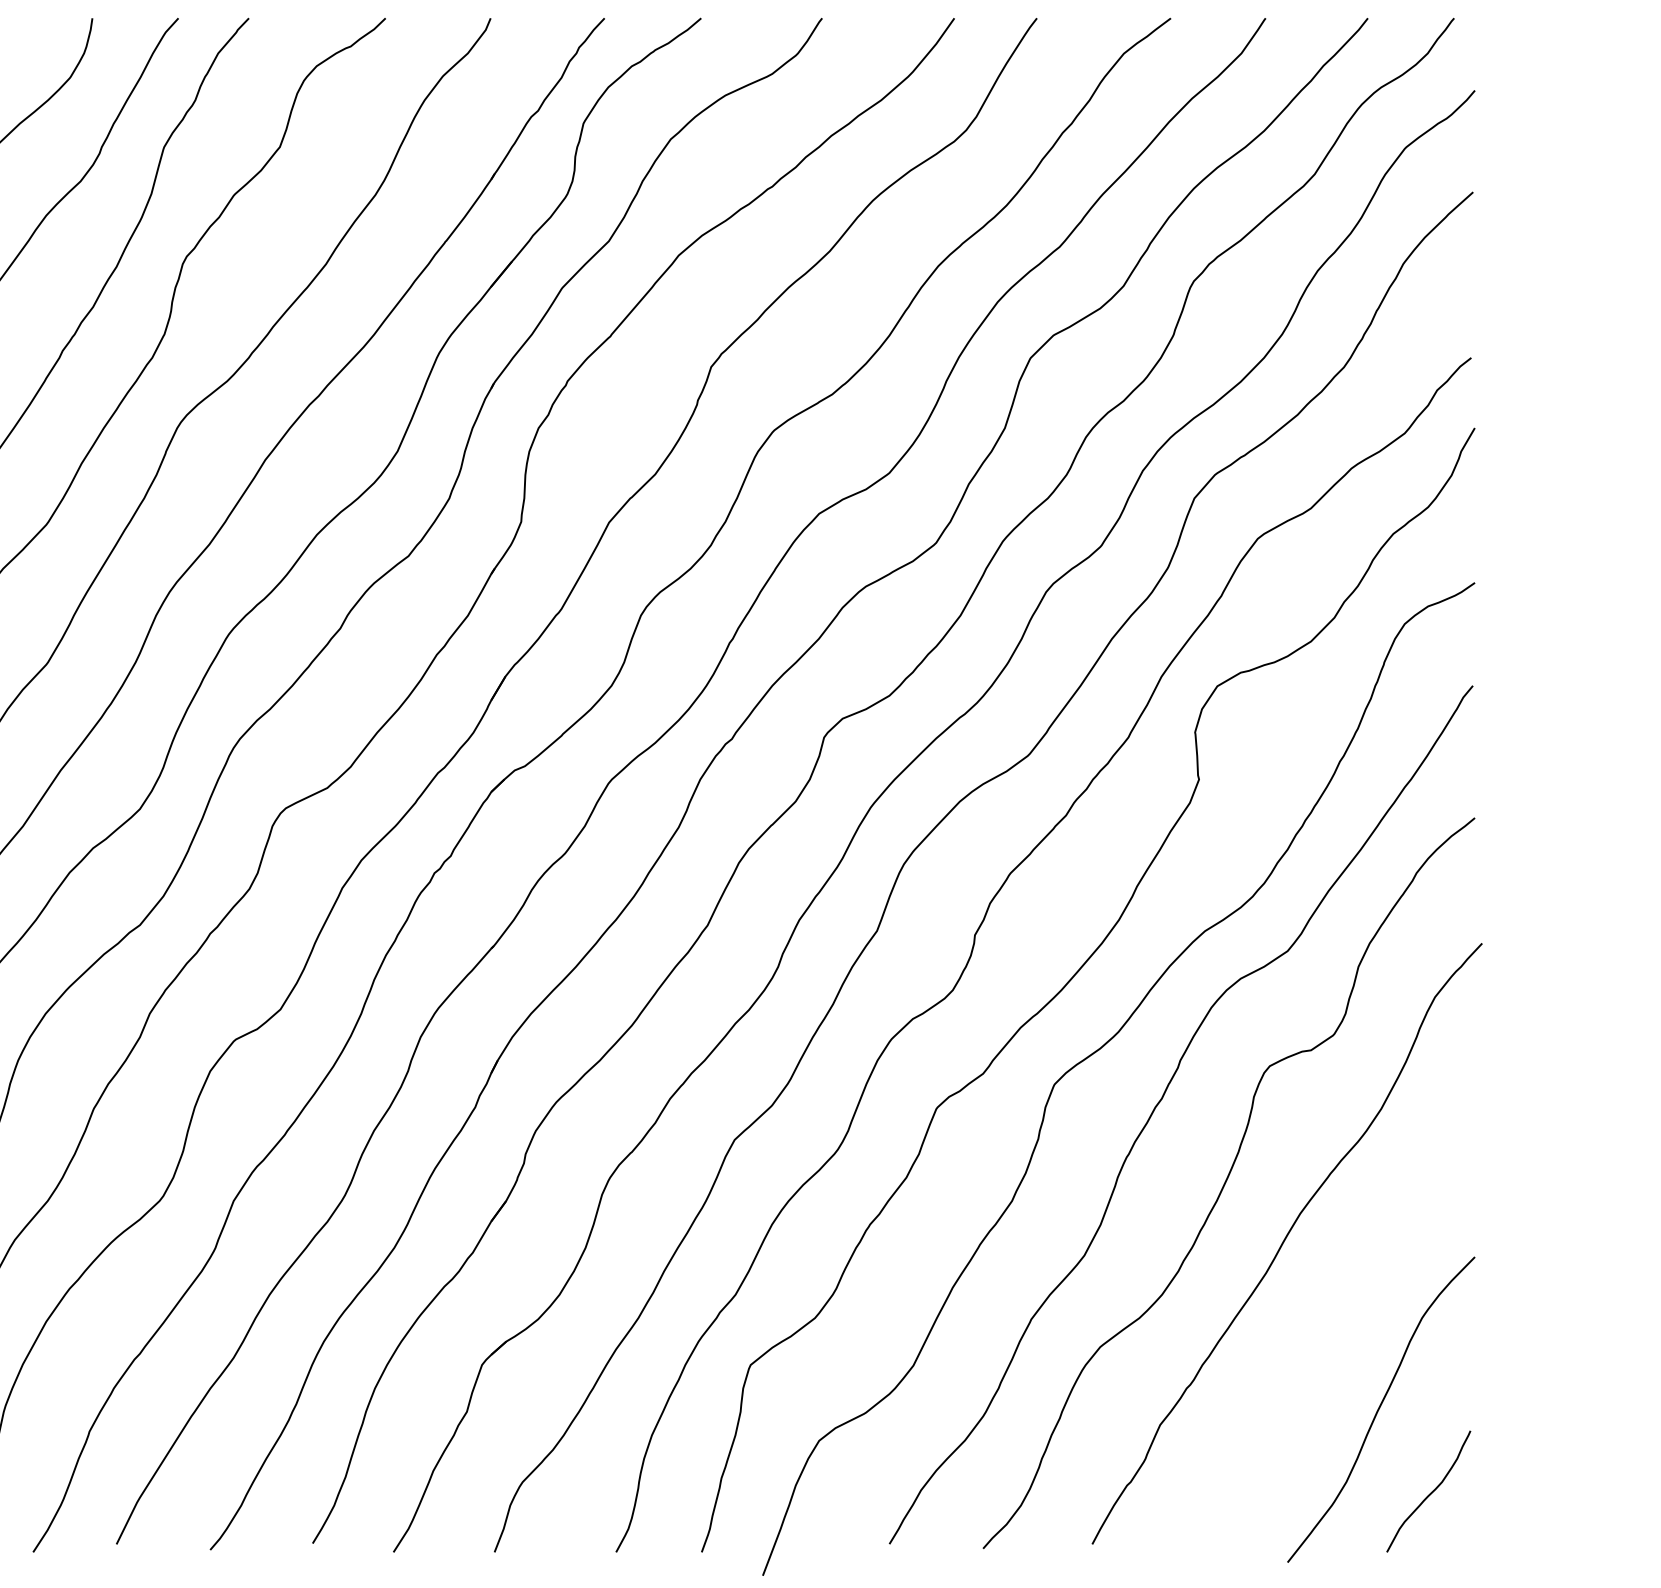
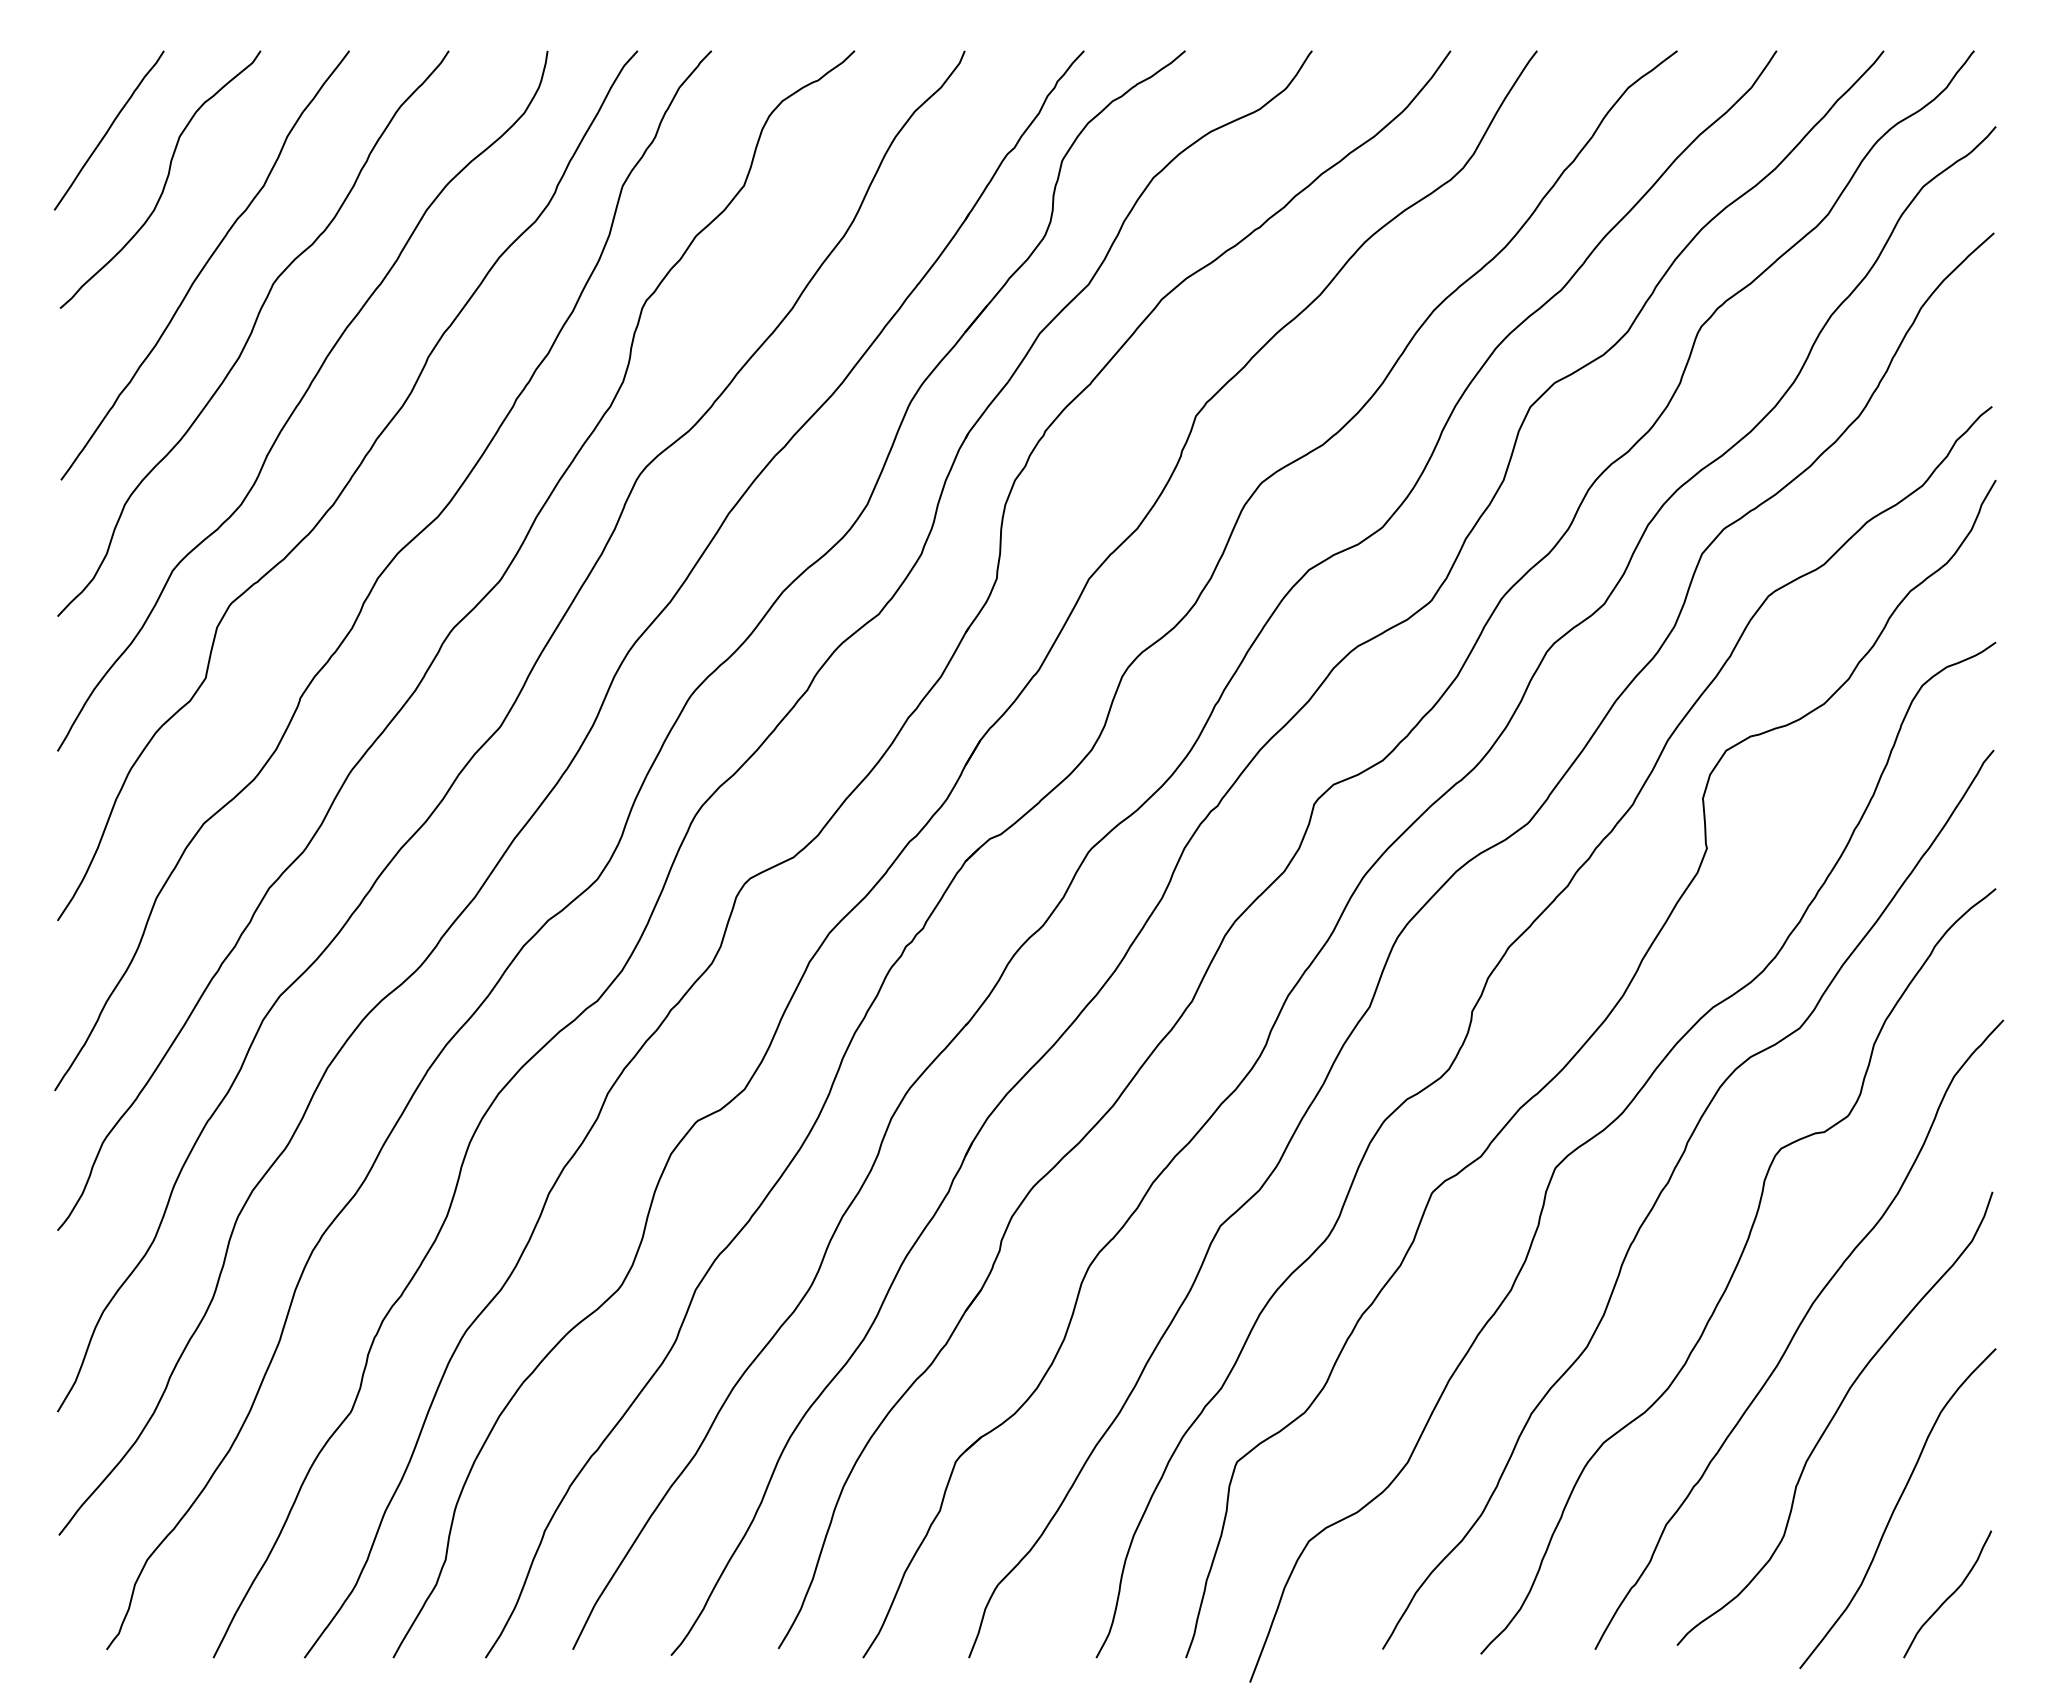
curve: (1320, 1322) -> (1834, 1417), added

